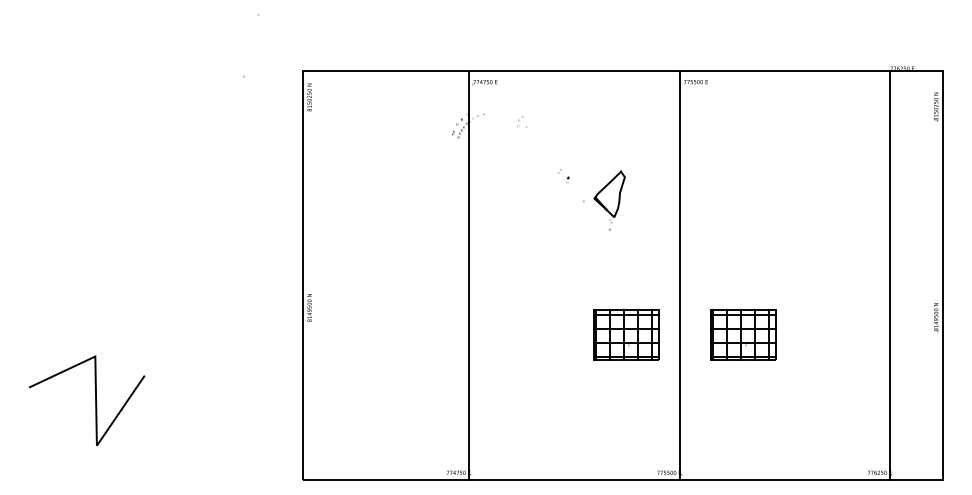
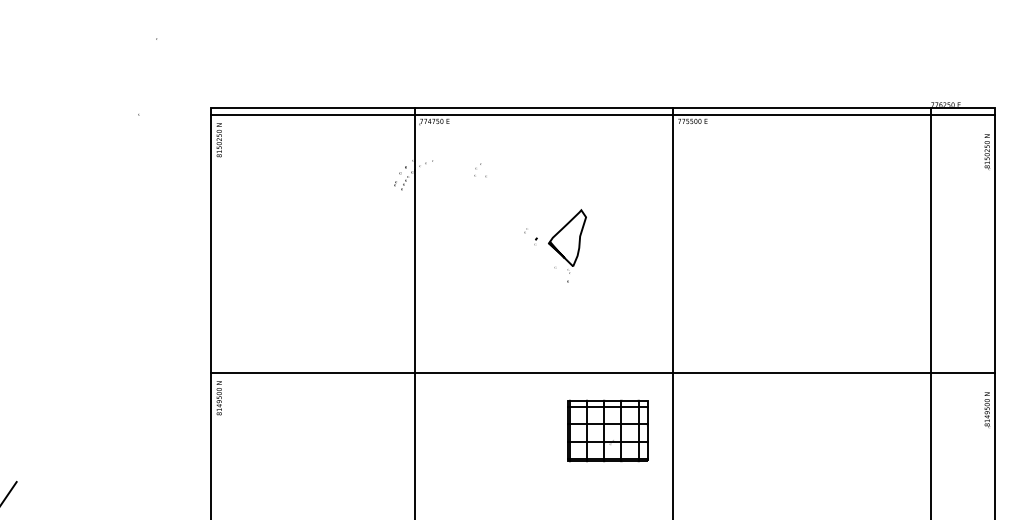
line: (622, 76) -> (602, 114), added
part: (609, 200) -> (567, 245), moved
line: (622, 287) -> (602, 373), added
part: (743, 334) -> (751, 430), removed

